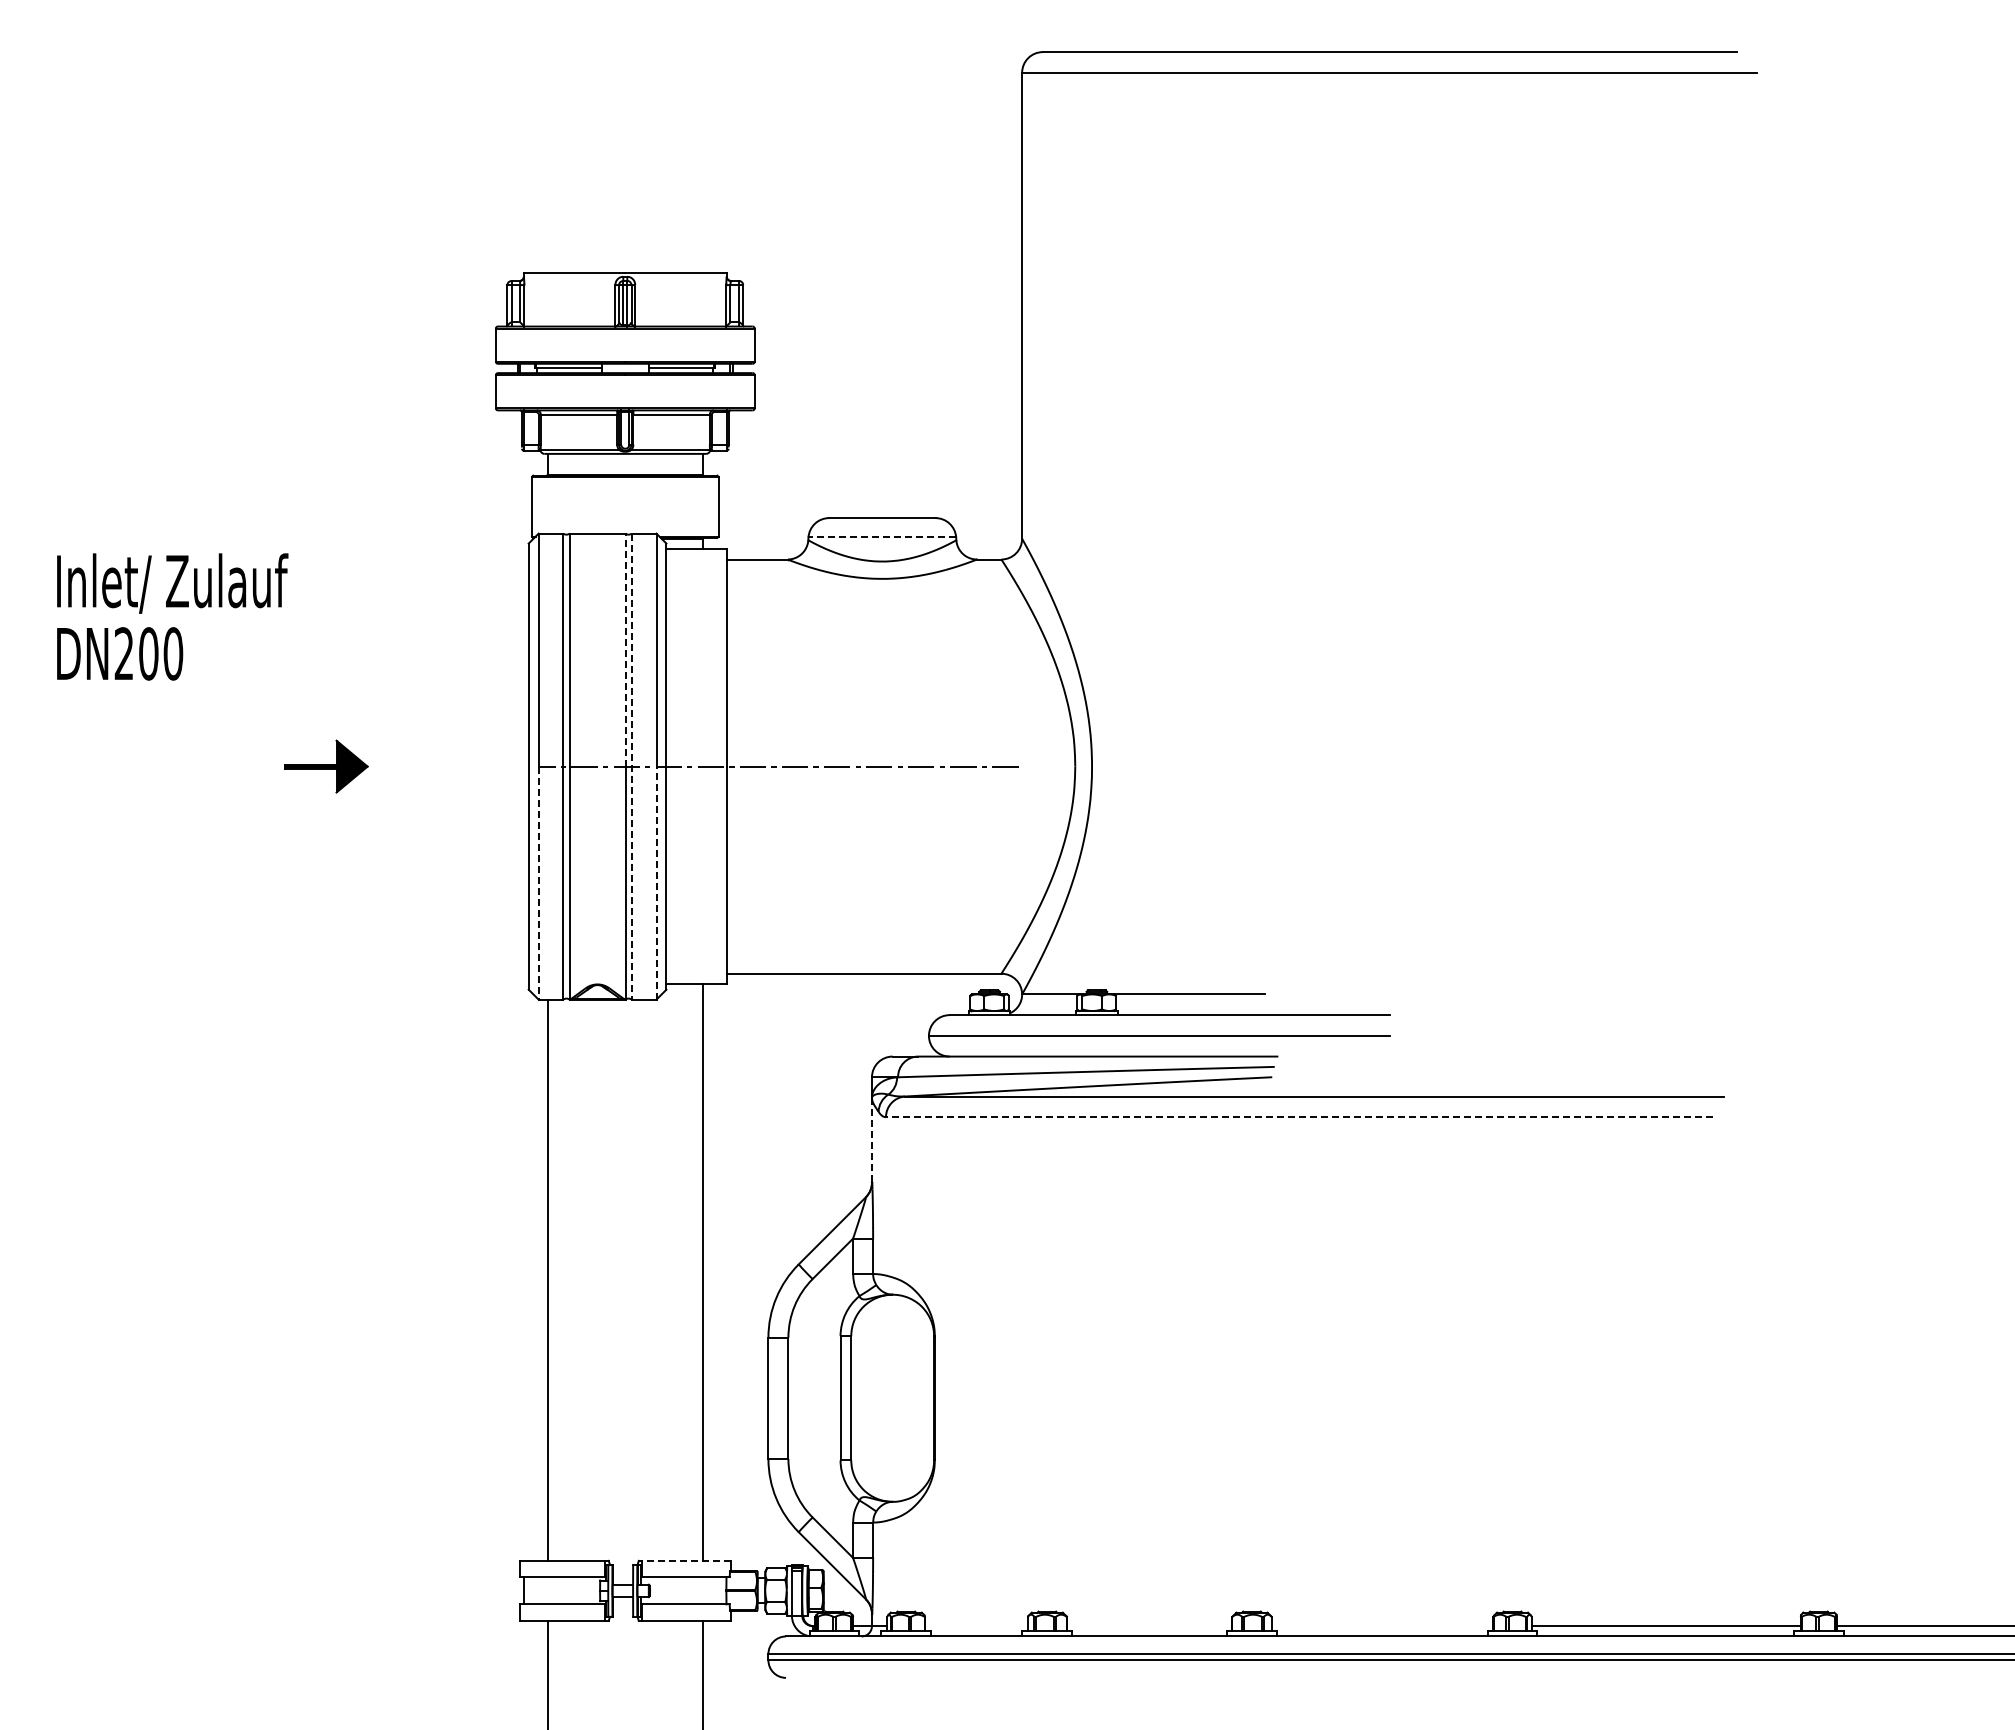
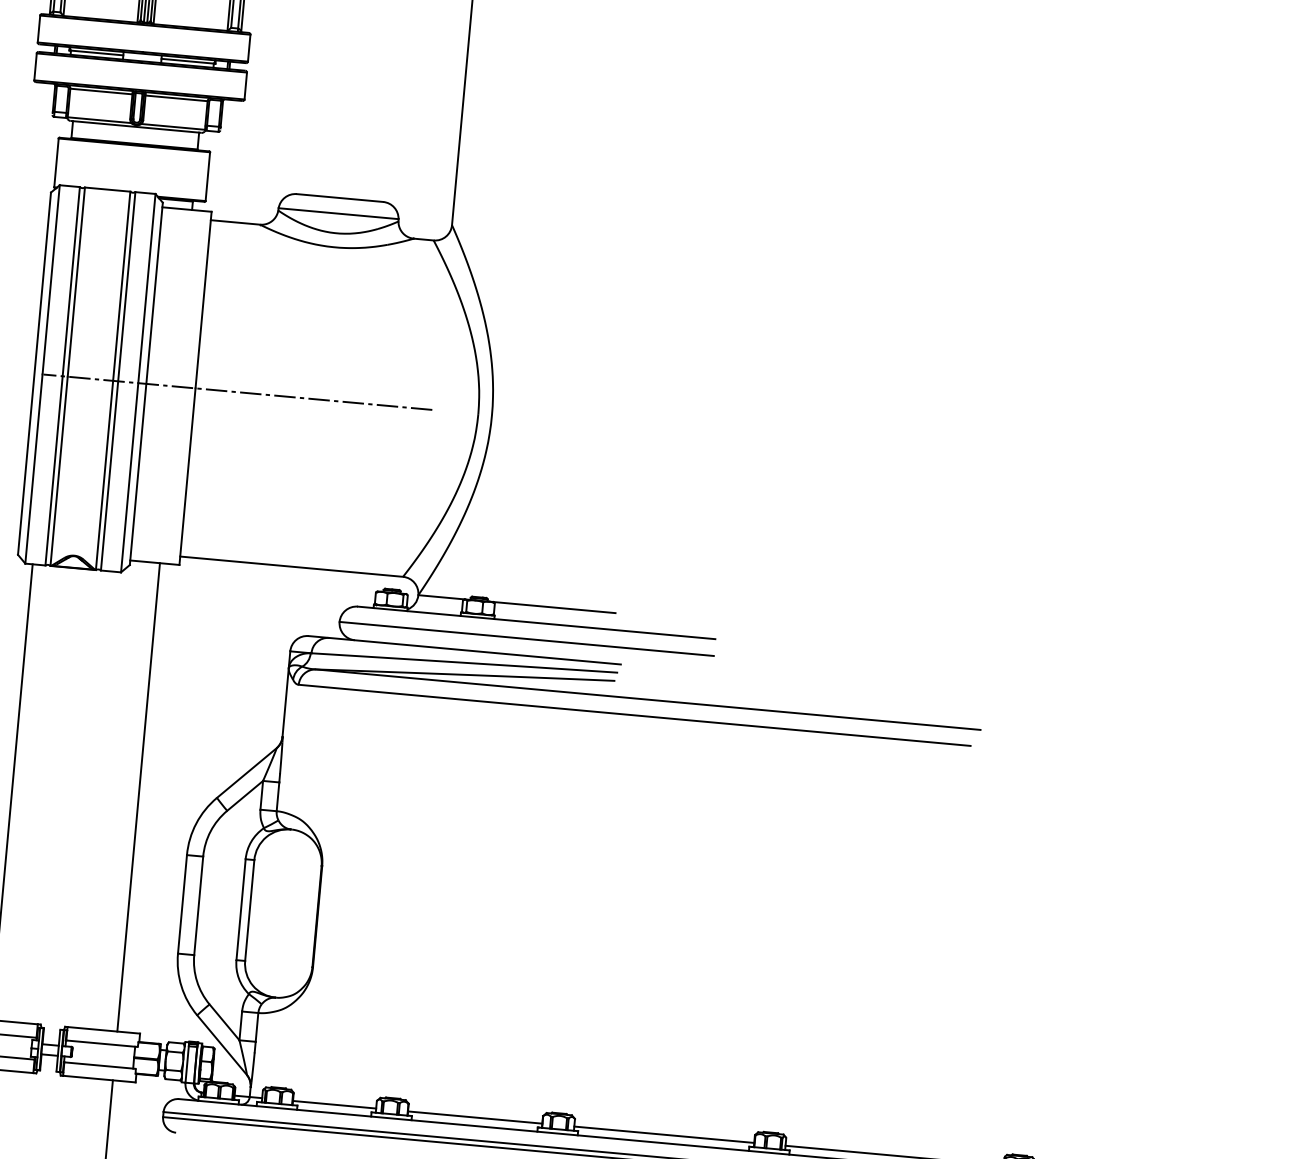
line: (882, 537) -> (338, 213), dashed -> solid
line: (625, 649) -> (121, 285), dashed -> solid
line: (631, 766) -> (117, 381), dashed -> solid
line: (656, 882) -> (129, 477), dashed -> solid
line: (538, 883) -> (33, 469), dashed -> solid
line: (1299, 1117) -> (634, 715), dashed -> solid
line: (871, 1140) -> (285, 702), dashed -> solid
line: (686, 1560) -> (103, 1030), dashed -> solid
line: (976, 1626) -> (334, 1105), added
line: (1149, 1626) -> (475, 1117), added
line: (1382, 1626) -> (664, 1135), added

